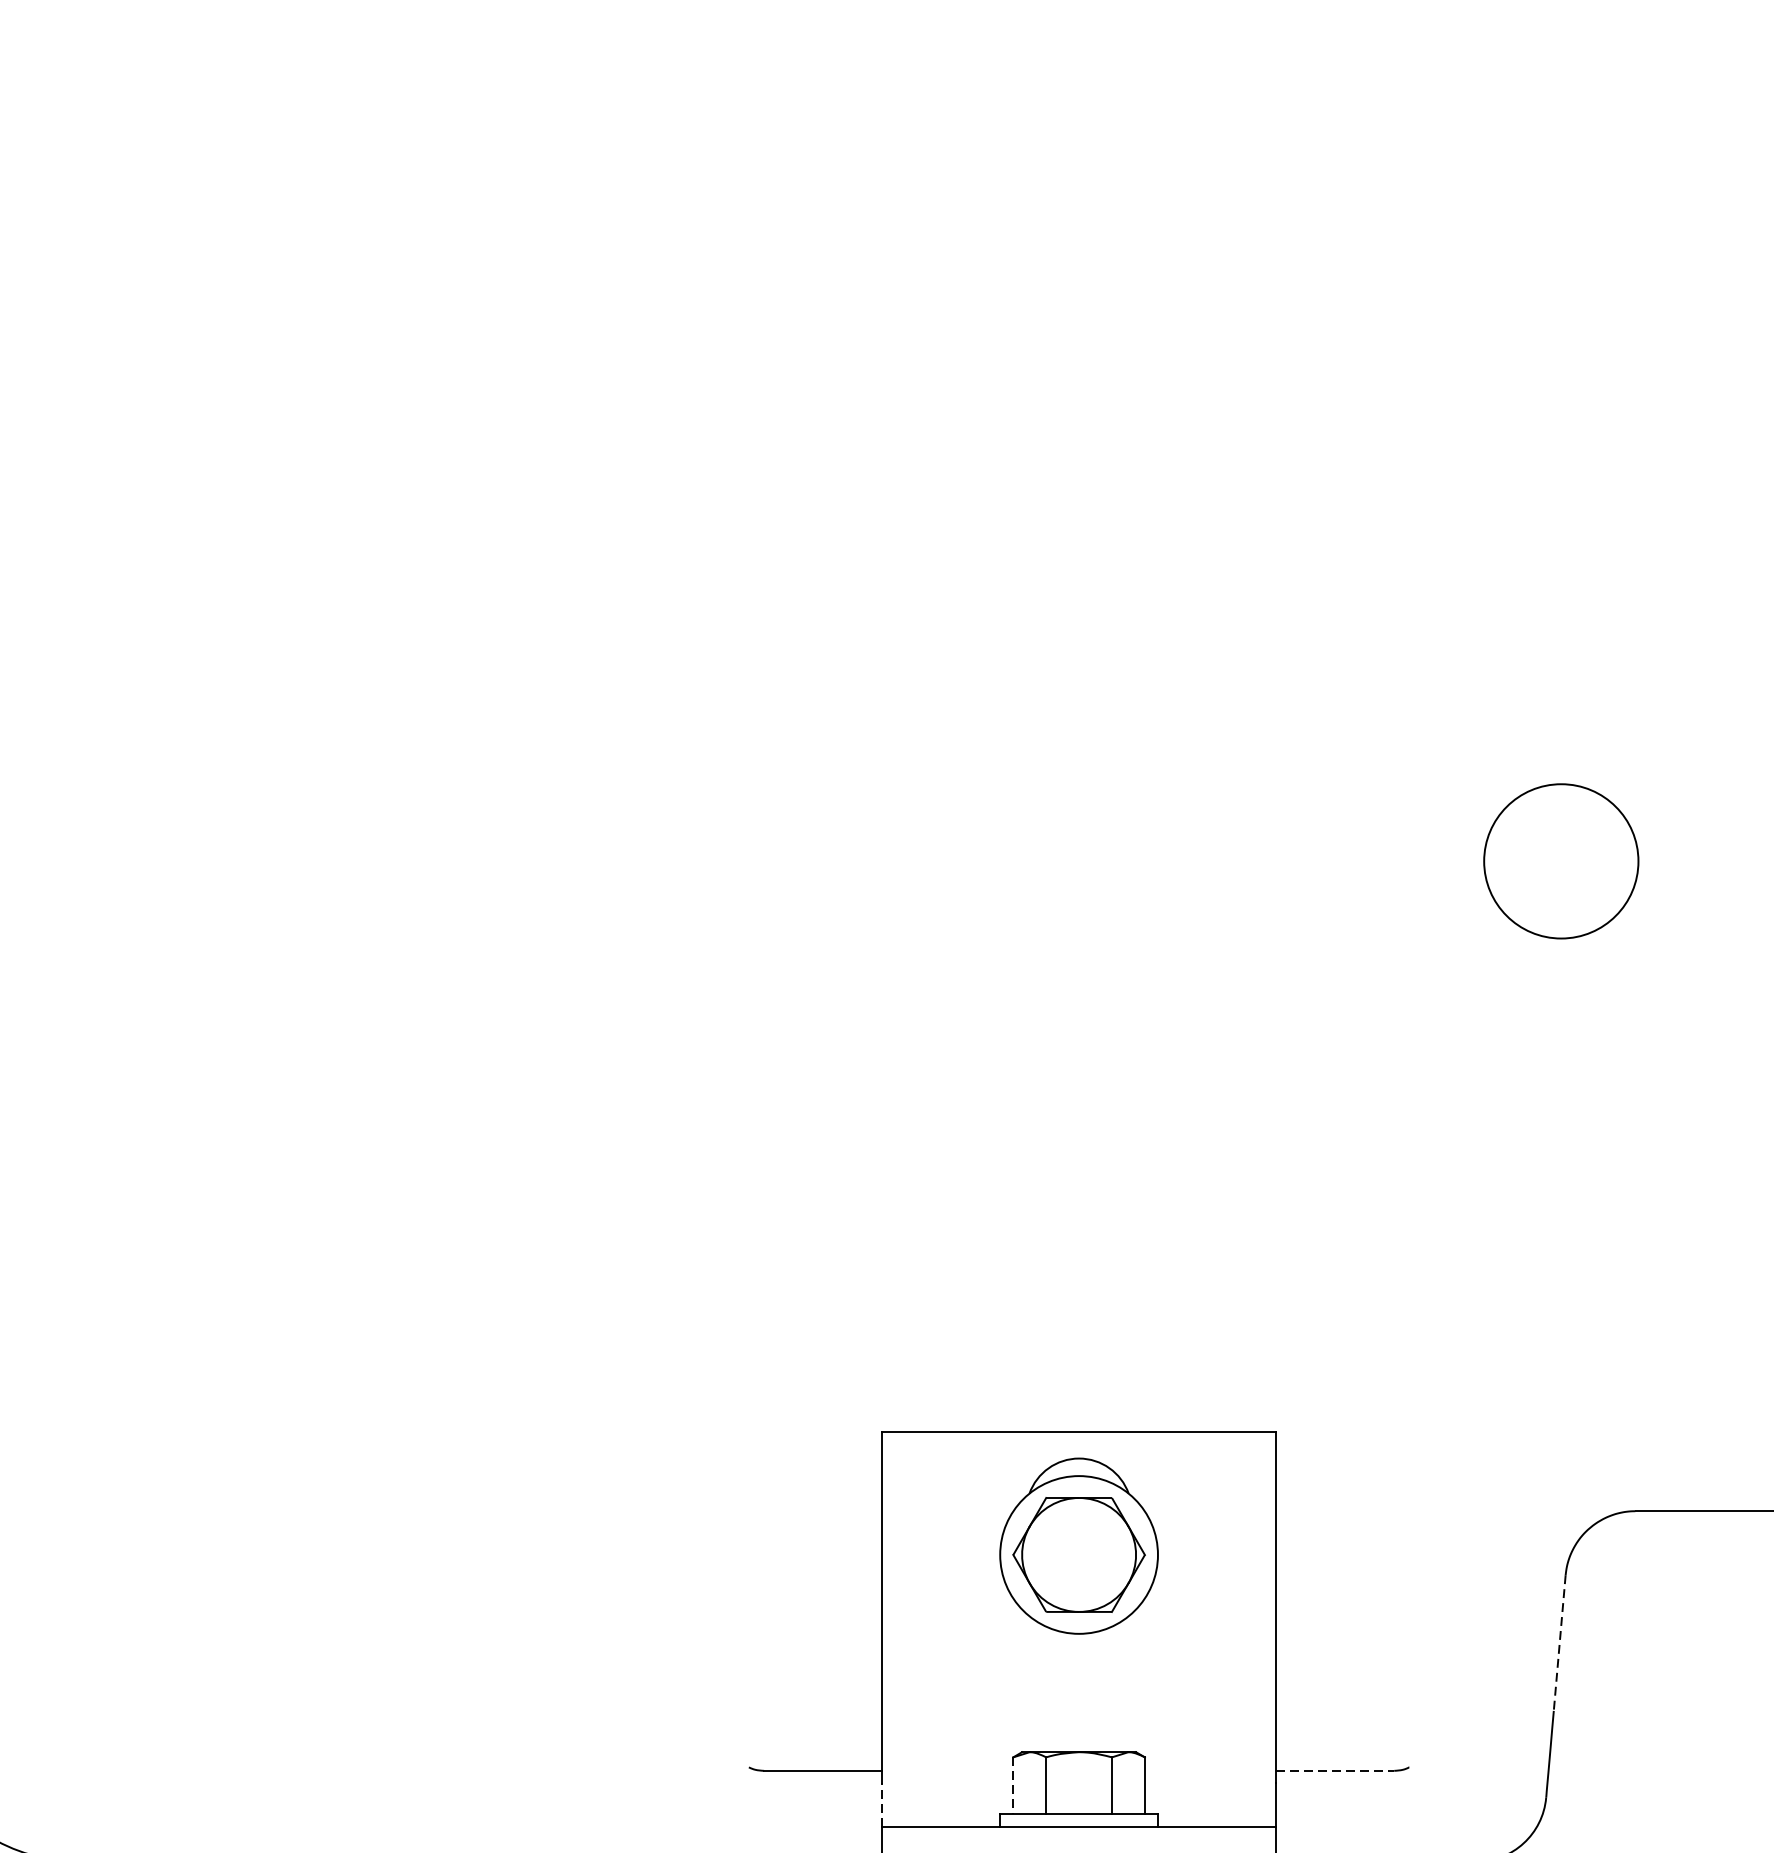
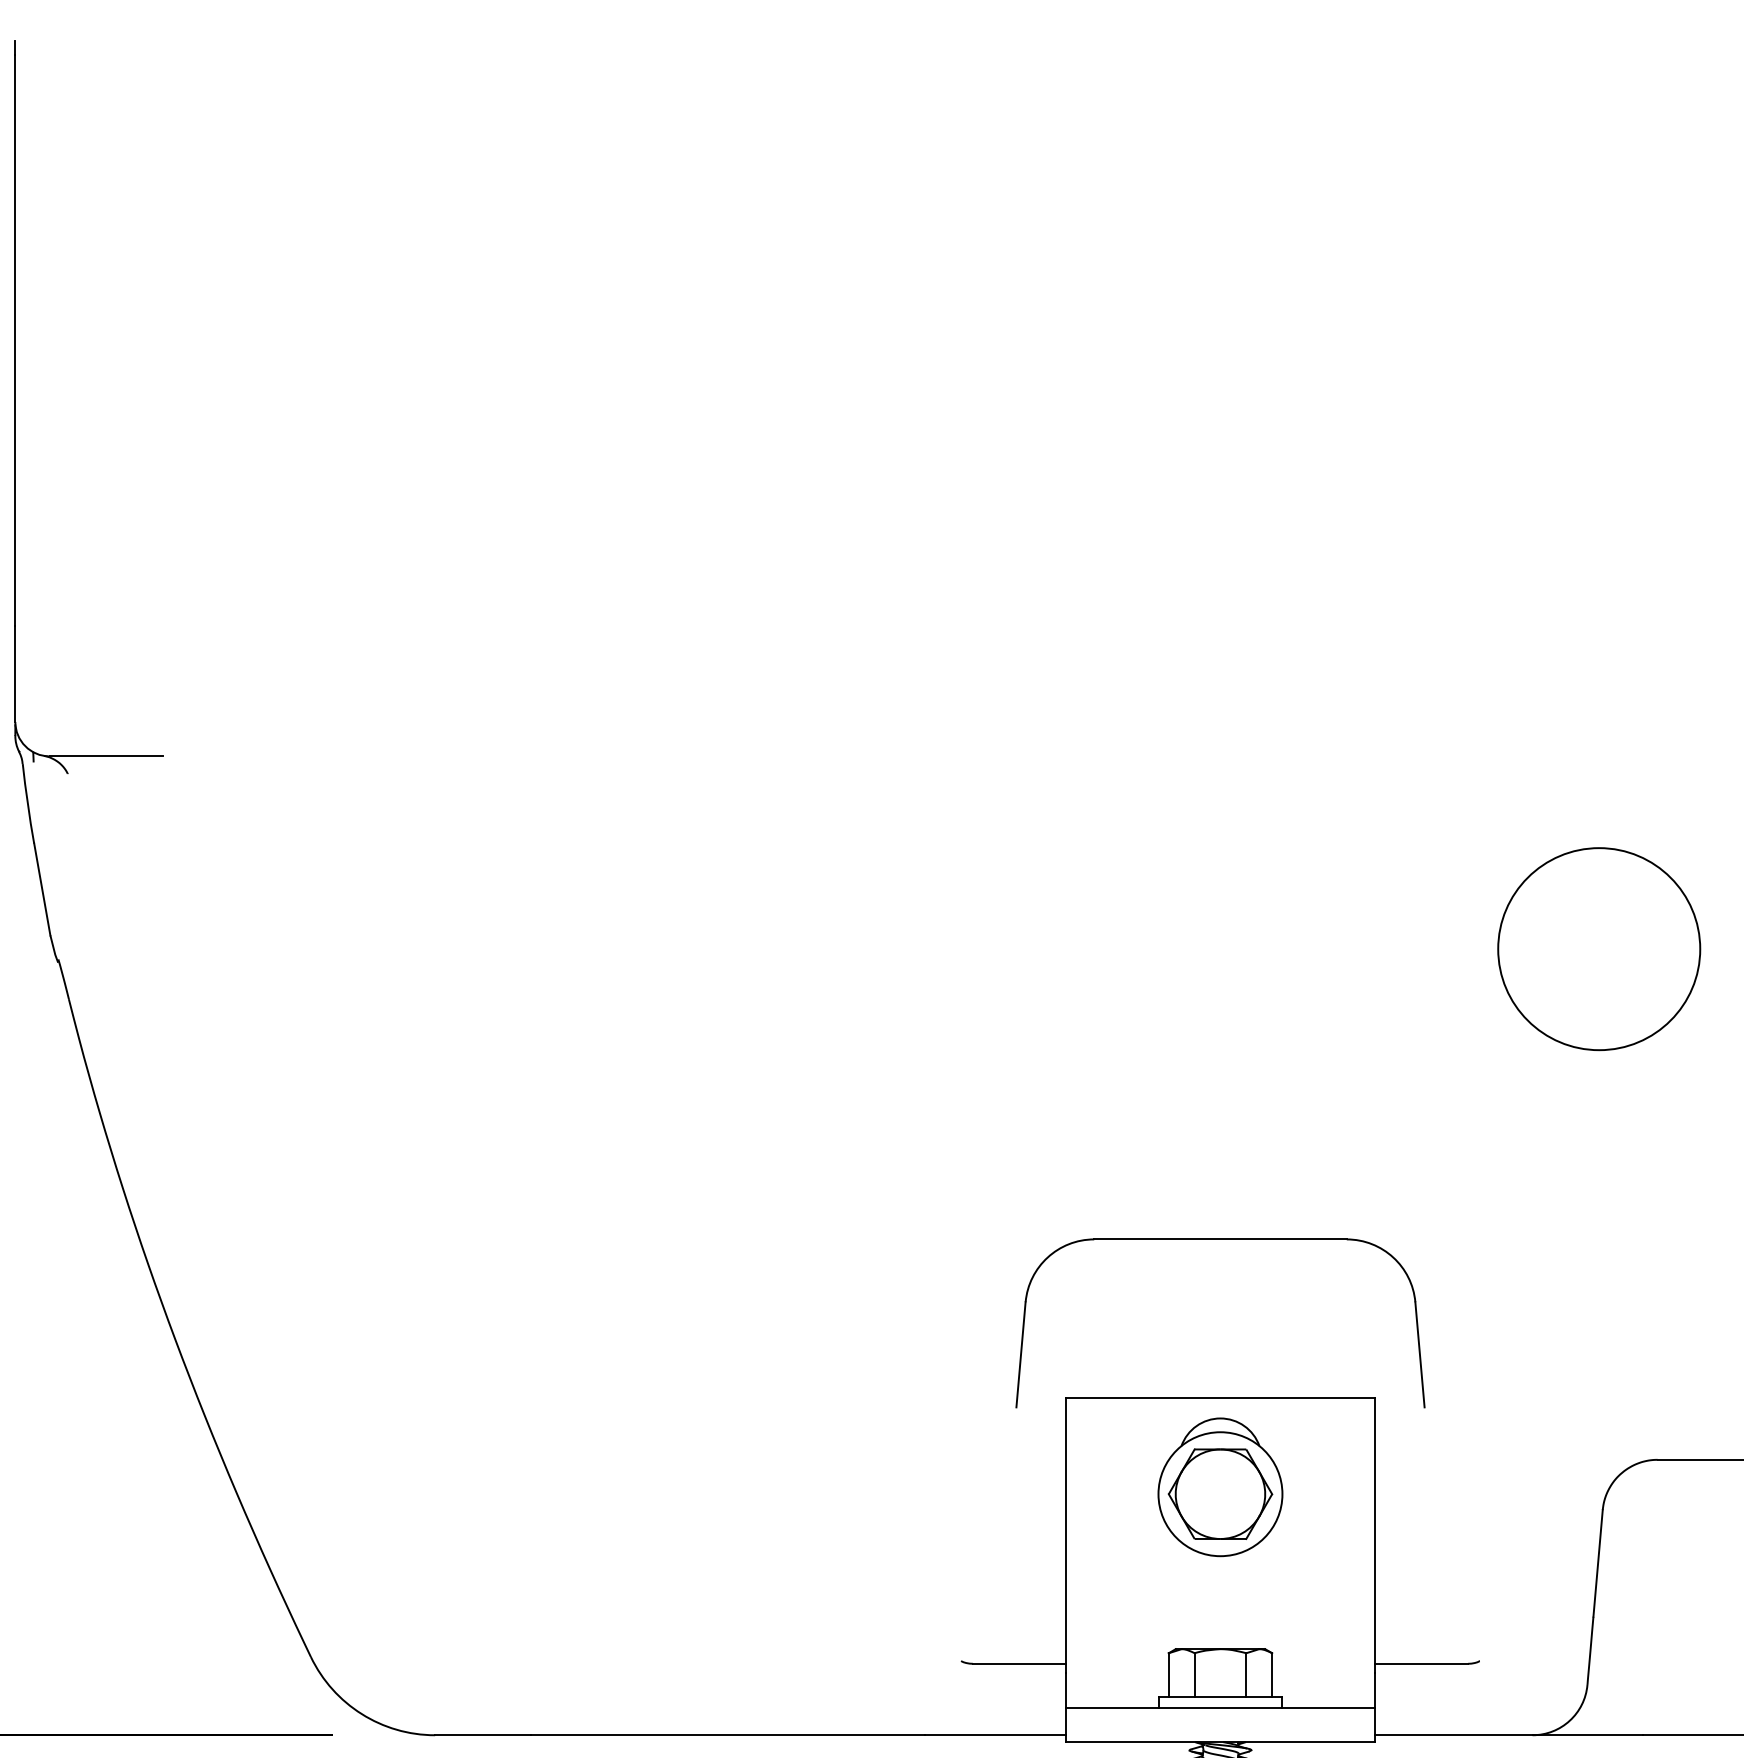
part: (1561, 861) -> (1599, 949), size x1.67
part: (1079, 1230) -> (1220, 1239), added
line: (1560, 1643) -> (1598, 1563), dashed -> solid
line: (1336, 1770) -> (1422, 1663), dashed -> solid
line: (1012, 1785) -> (1168, 1675), dashed -> solid
line: (881, 1803) -> (1065, 1689), dashed -> solid

